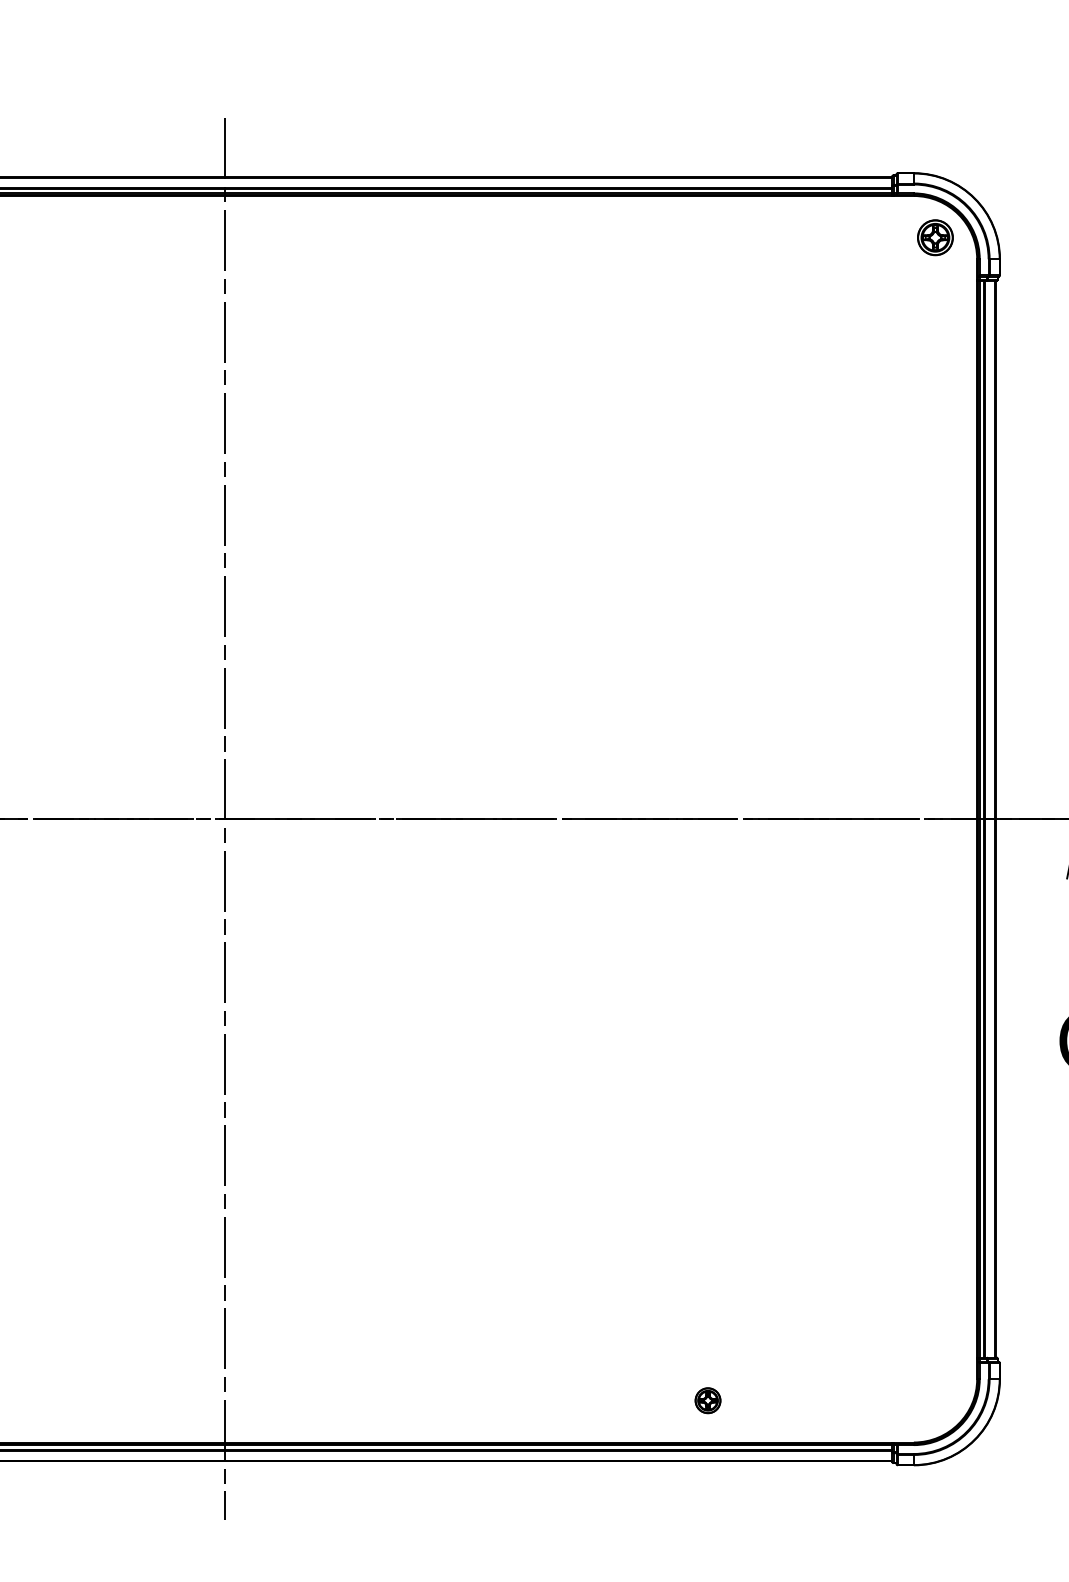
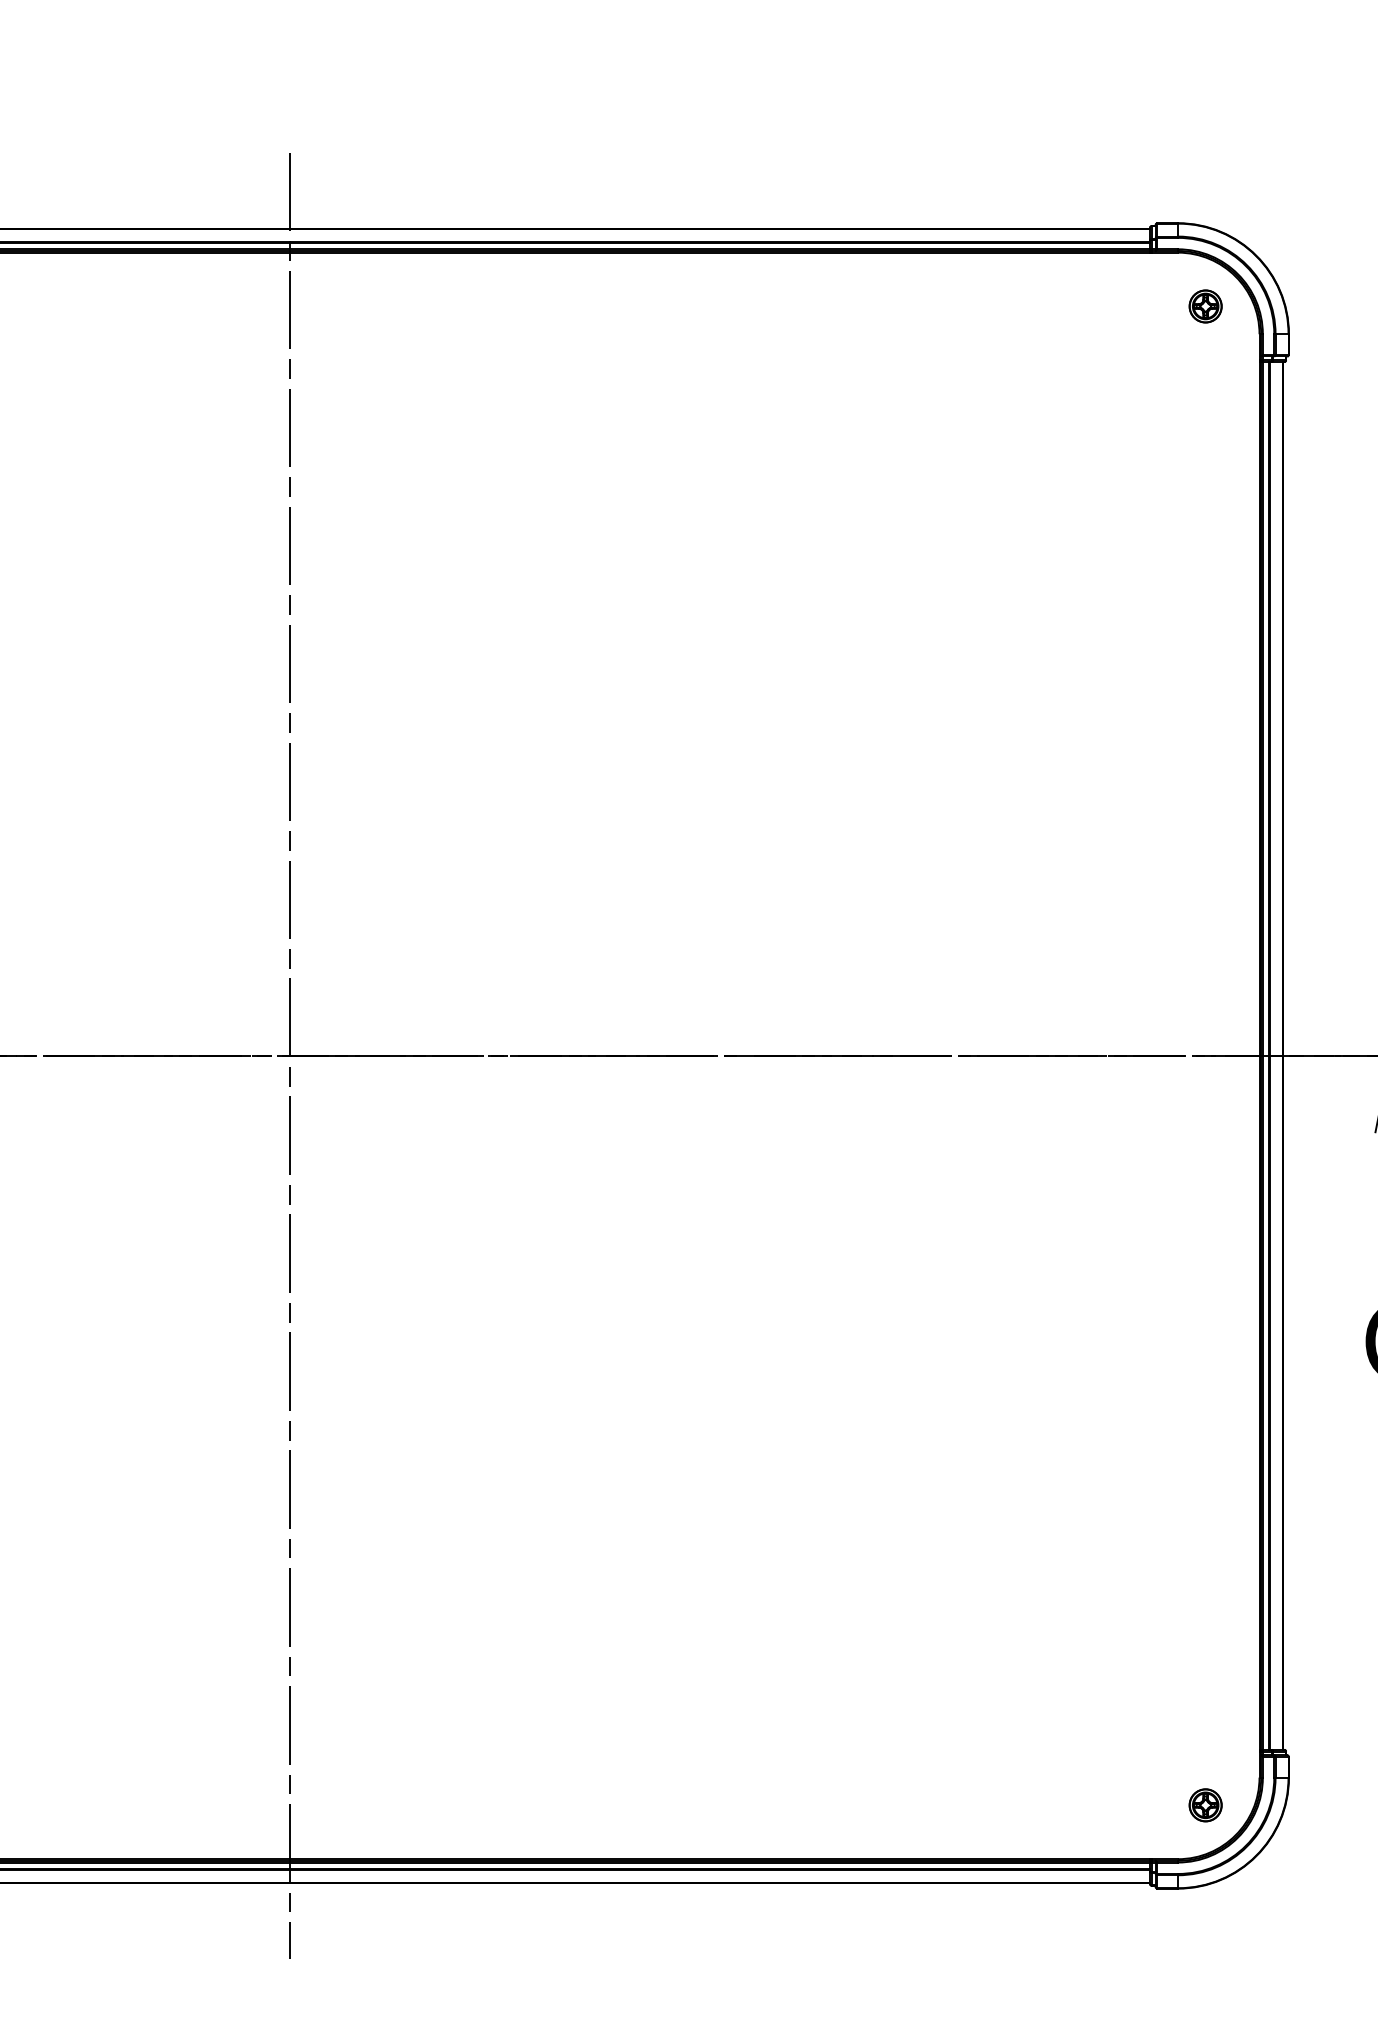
part: (935, 237) -> (1205, 306), size x0.71
part: (707, 1400) -> (1205, 1805), moved

